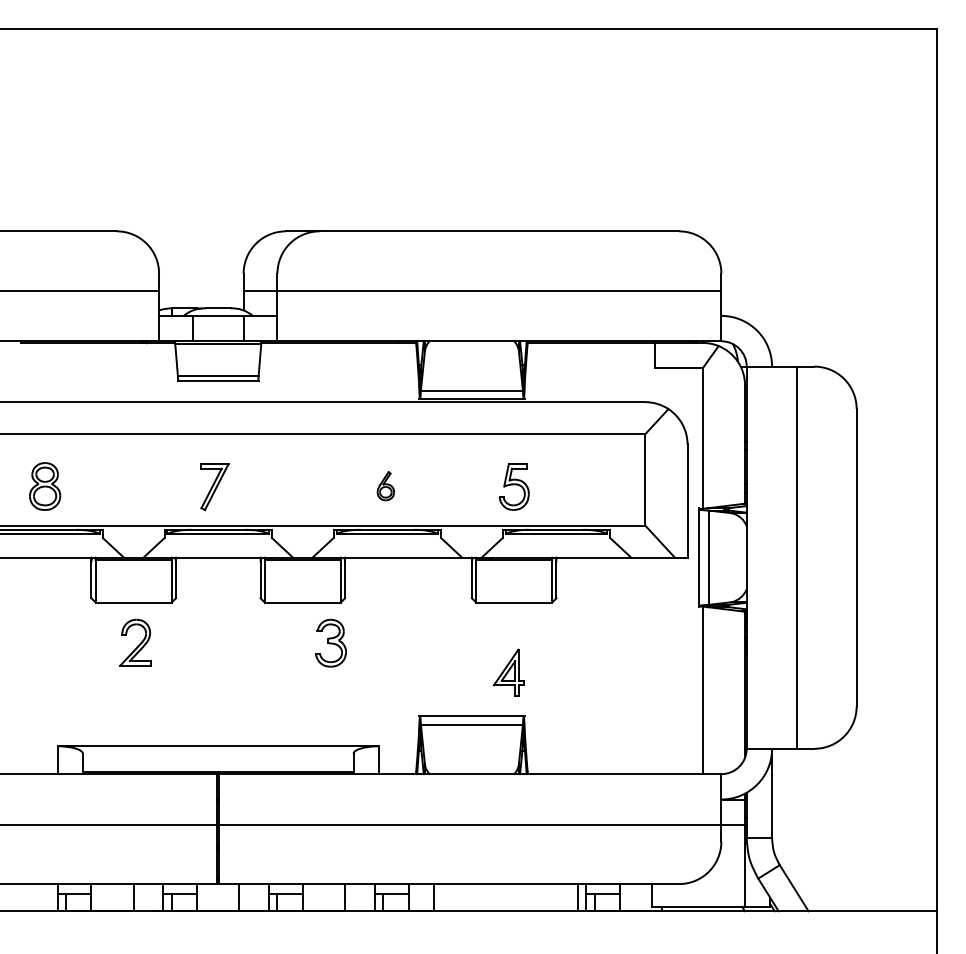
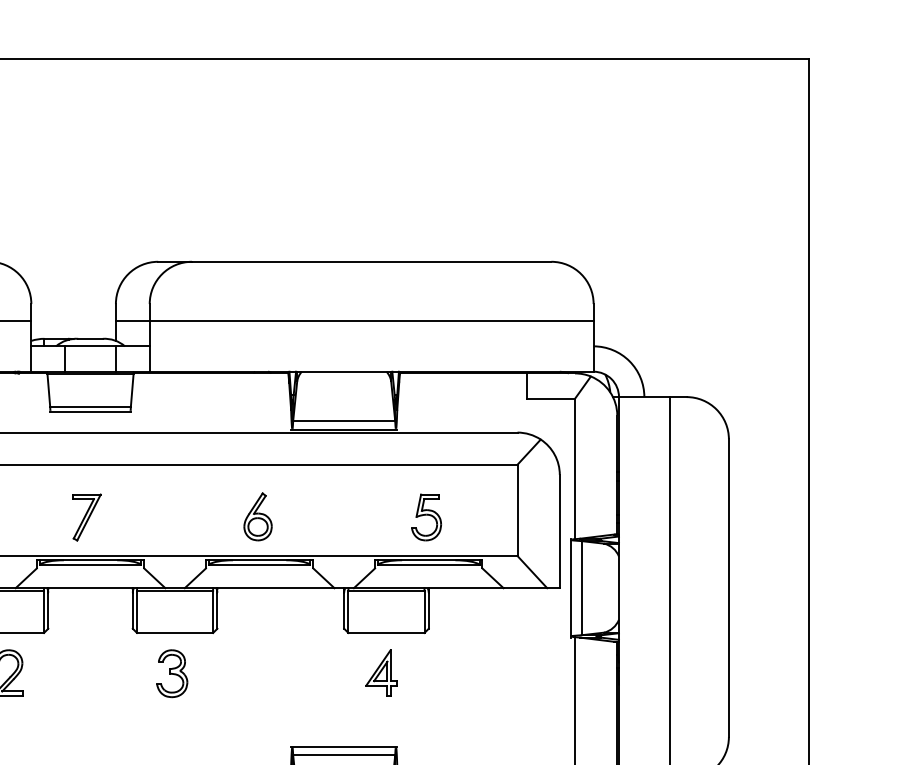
part: (385, 485) -> (257, 515), size x1.67
part: (514, 486) -> (426, 516), moved
part: (330, 642) -> (171, 672), moved
part: (508, 672) -> (380, 672), moved

